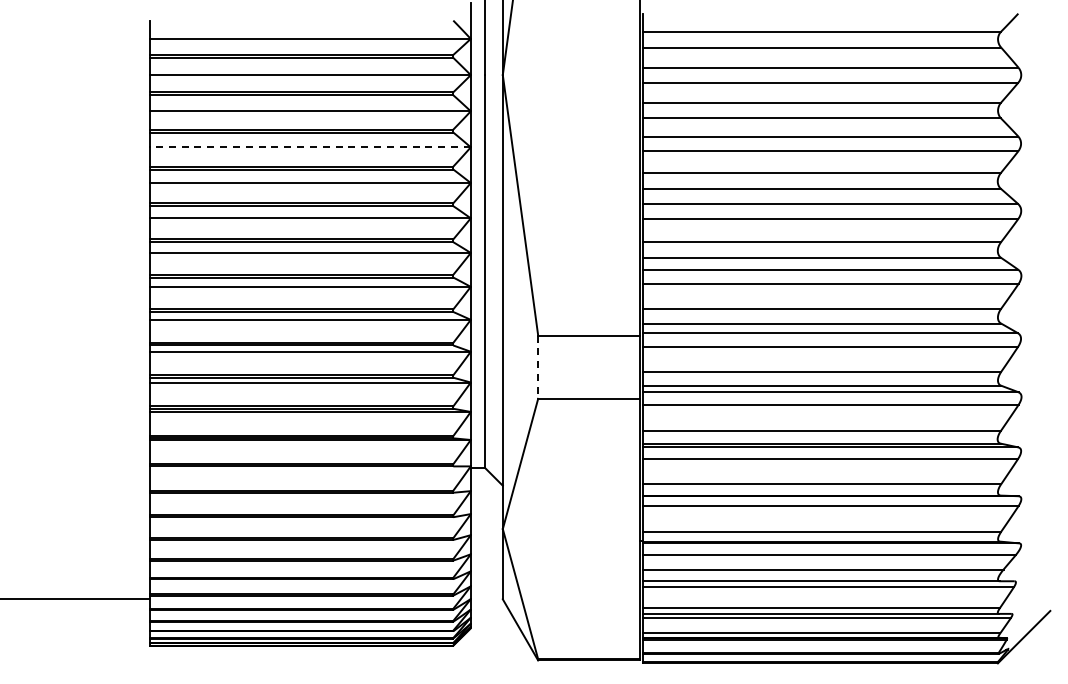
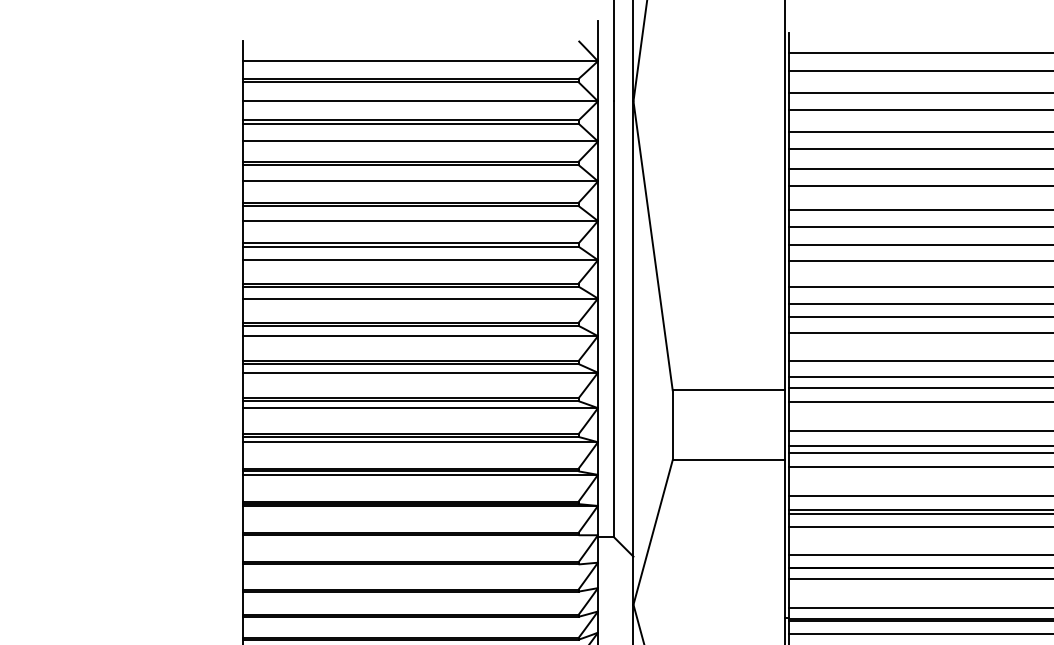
line: (310, 147) -> (420, 181), dashed -> solid
line: (538, 367) -> (673, 425), dashed -> solid

